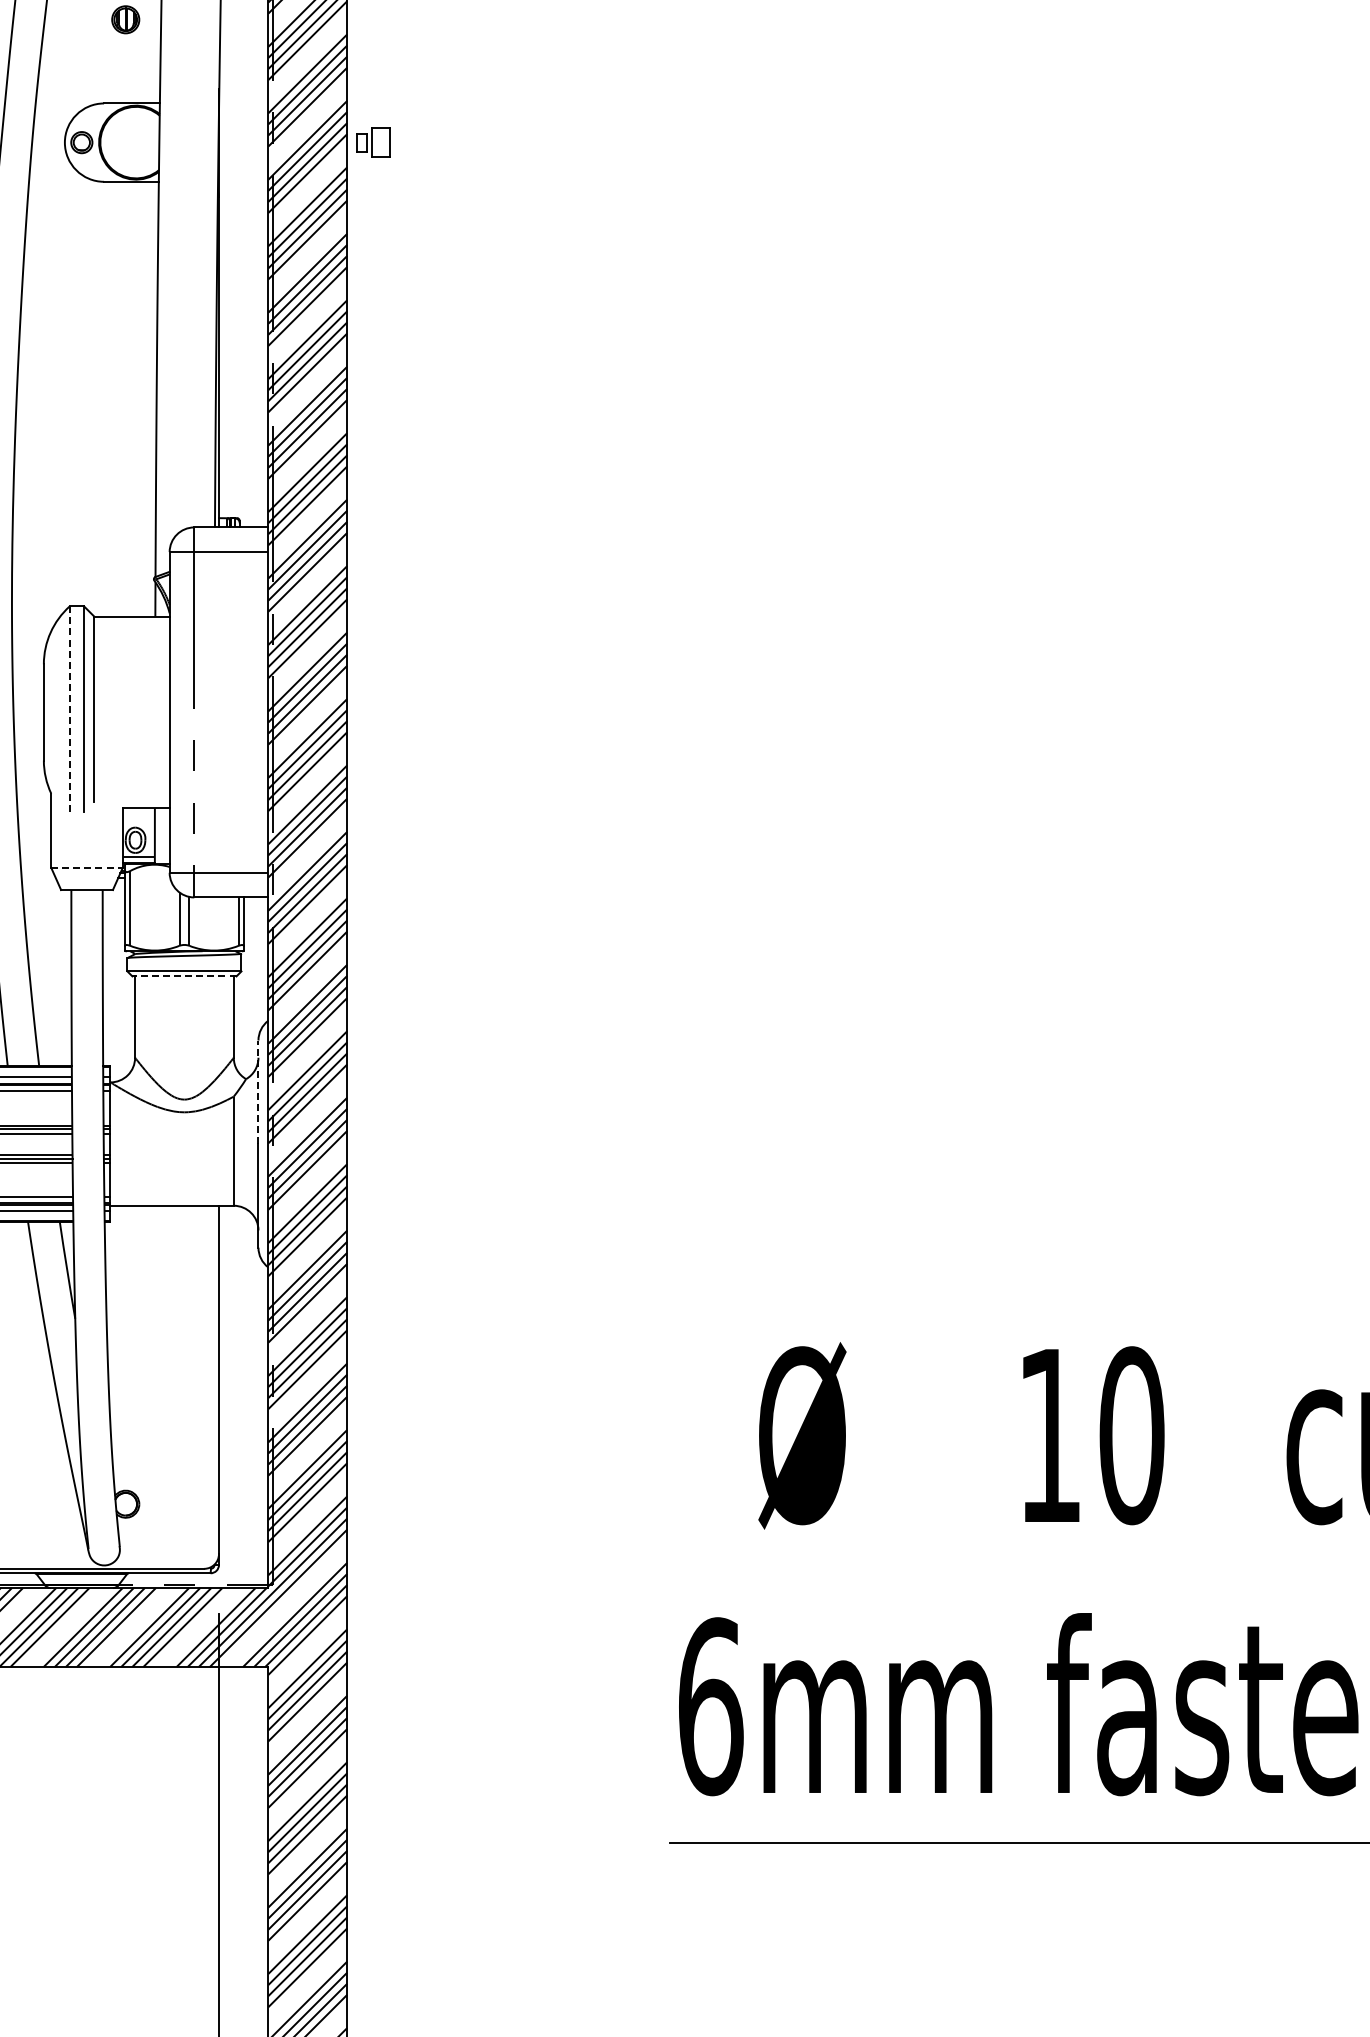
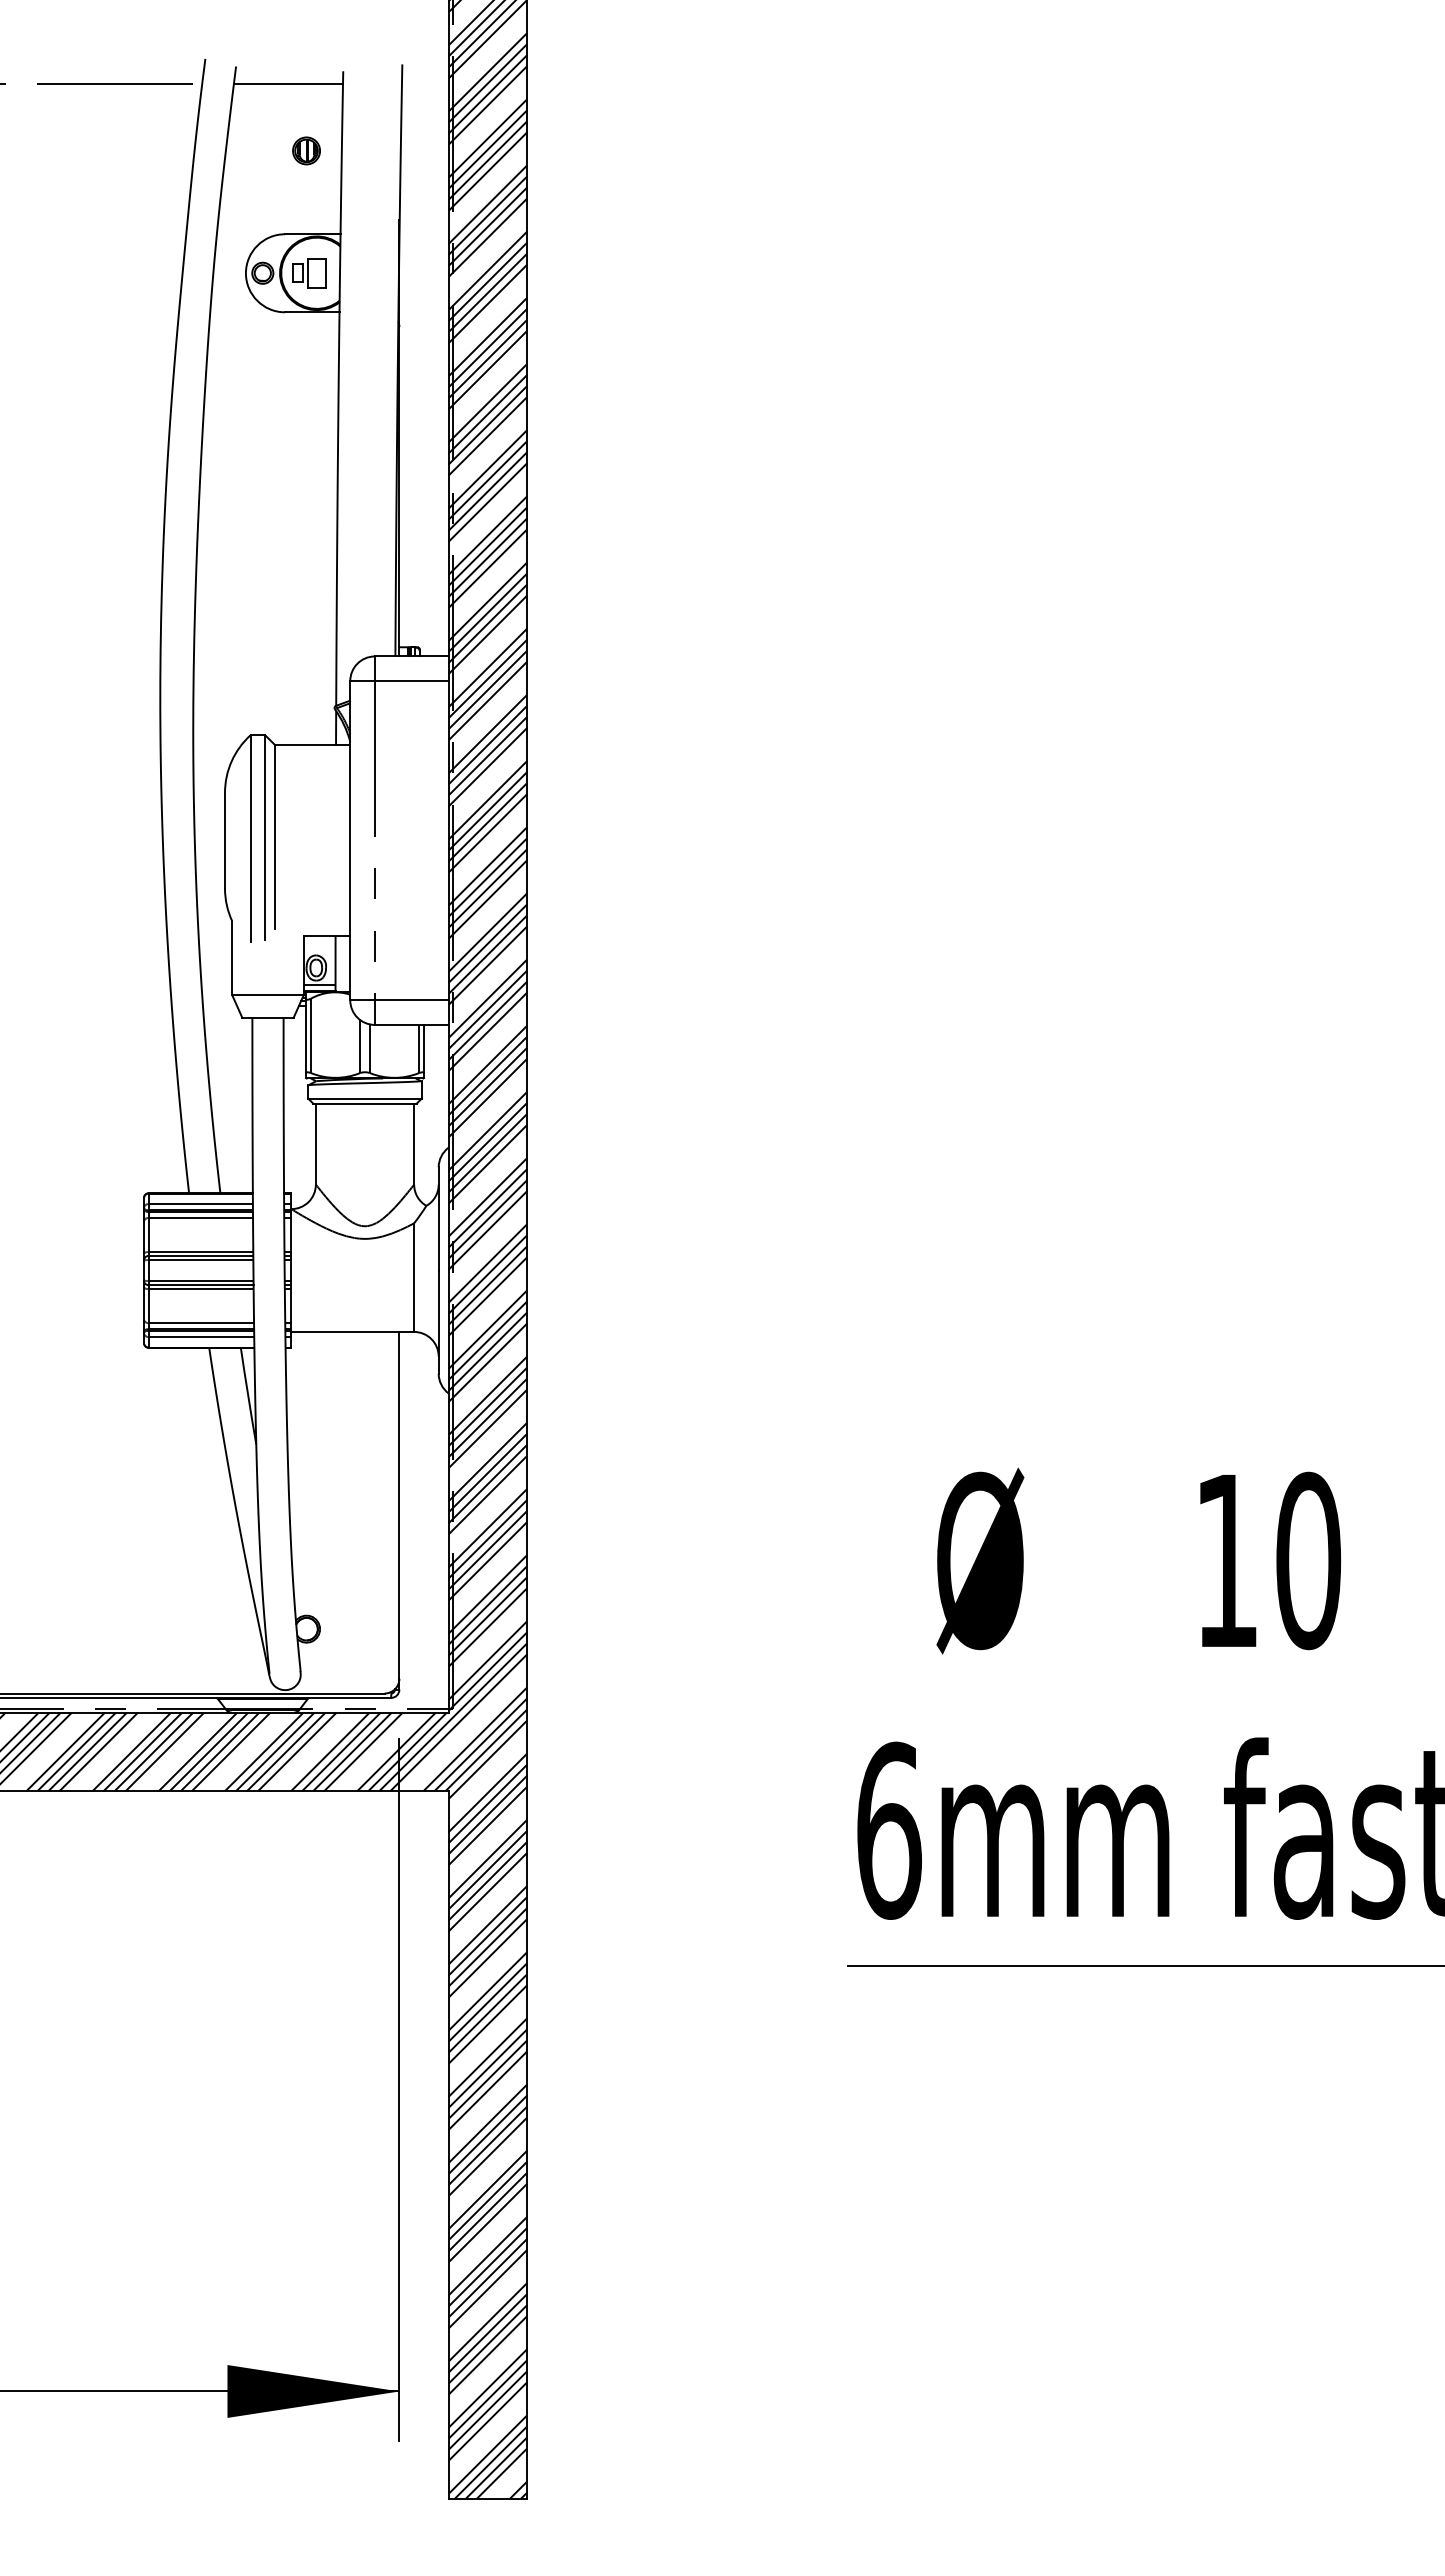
part: (373, 142) -> (309, 273), moved
line: (69, 710) -> (250, 838), dashed -> solid
line: (87, 867) -> (268, 995), dashed -> solid
line: (184, 976) -> (365, 1103), dashed -> solid
line: (258, 1091) -> (438, 1218), dashed -> solid

